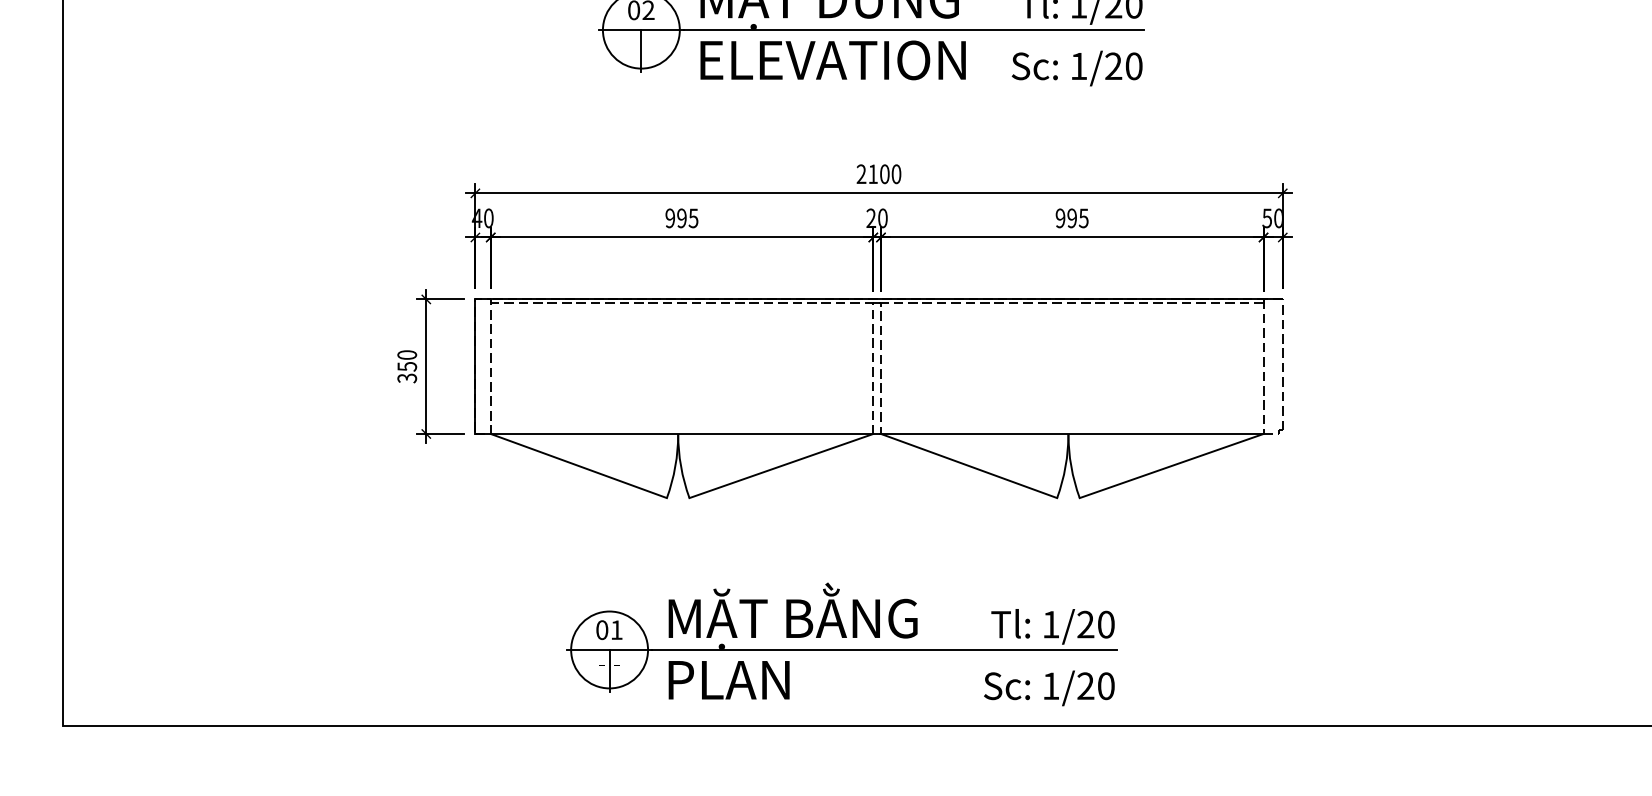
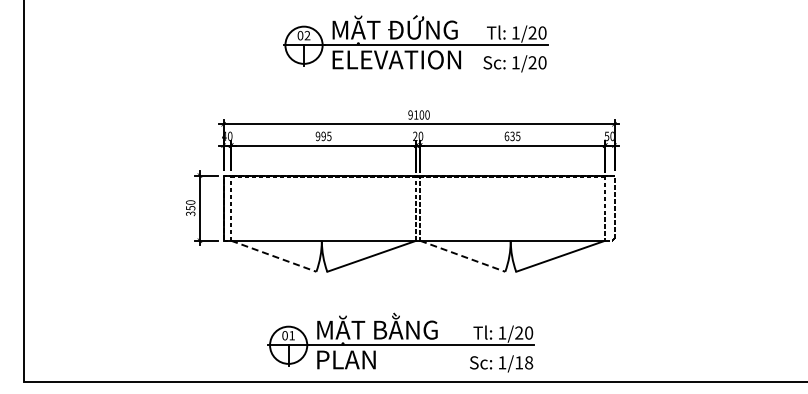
text: (861, 175) -> (410, 115), 2100 -> 9100
text: (1065, 218) -> (509, 136), 995 -> 635
line: (580, 466) -> (274, 256), solid -> dashed
line: (970, 466) -> (463, 256), solid -> dashed
text: (1096, 685) -> (524, 362), 1/20 -> 1/18

